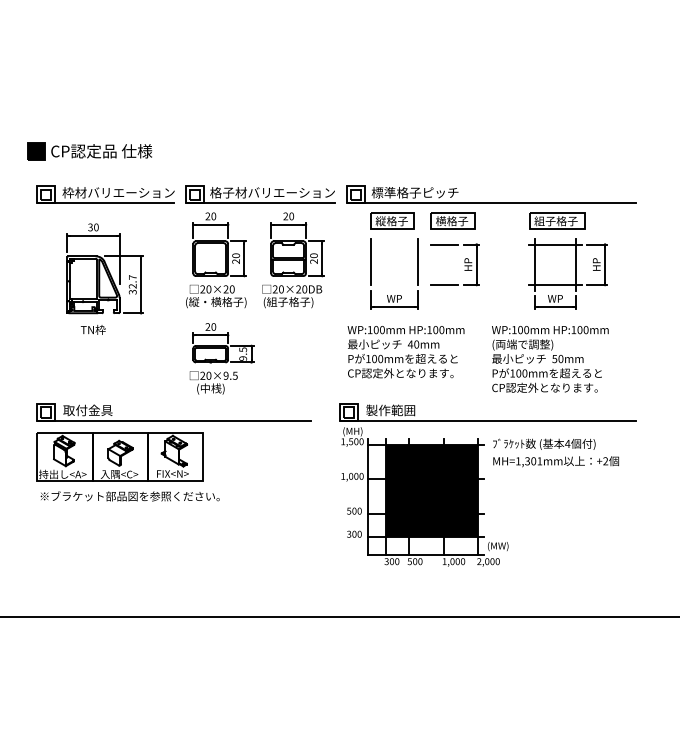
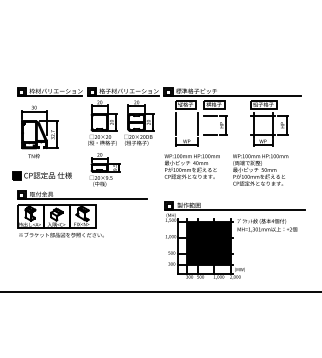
part: (87, 151) -> (41, 175), moved
part: (104, 277) -> (39, 131), moved
part: (486, 484) -> (234, 240), moved

